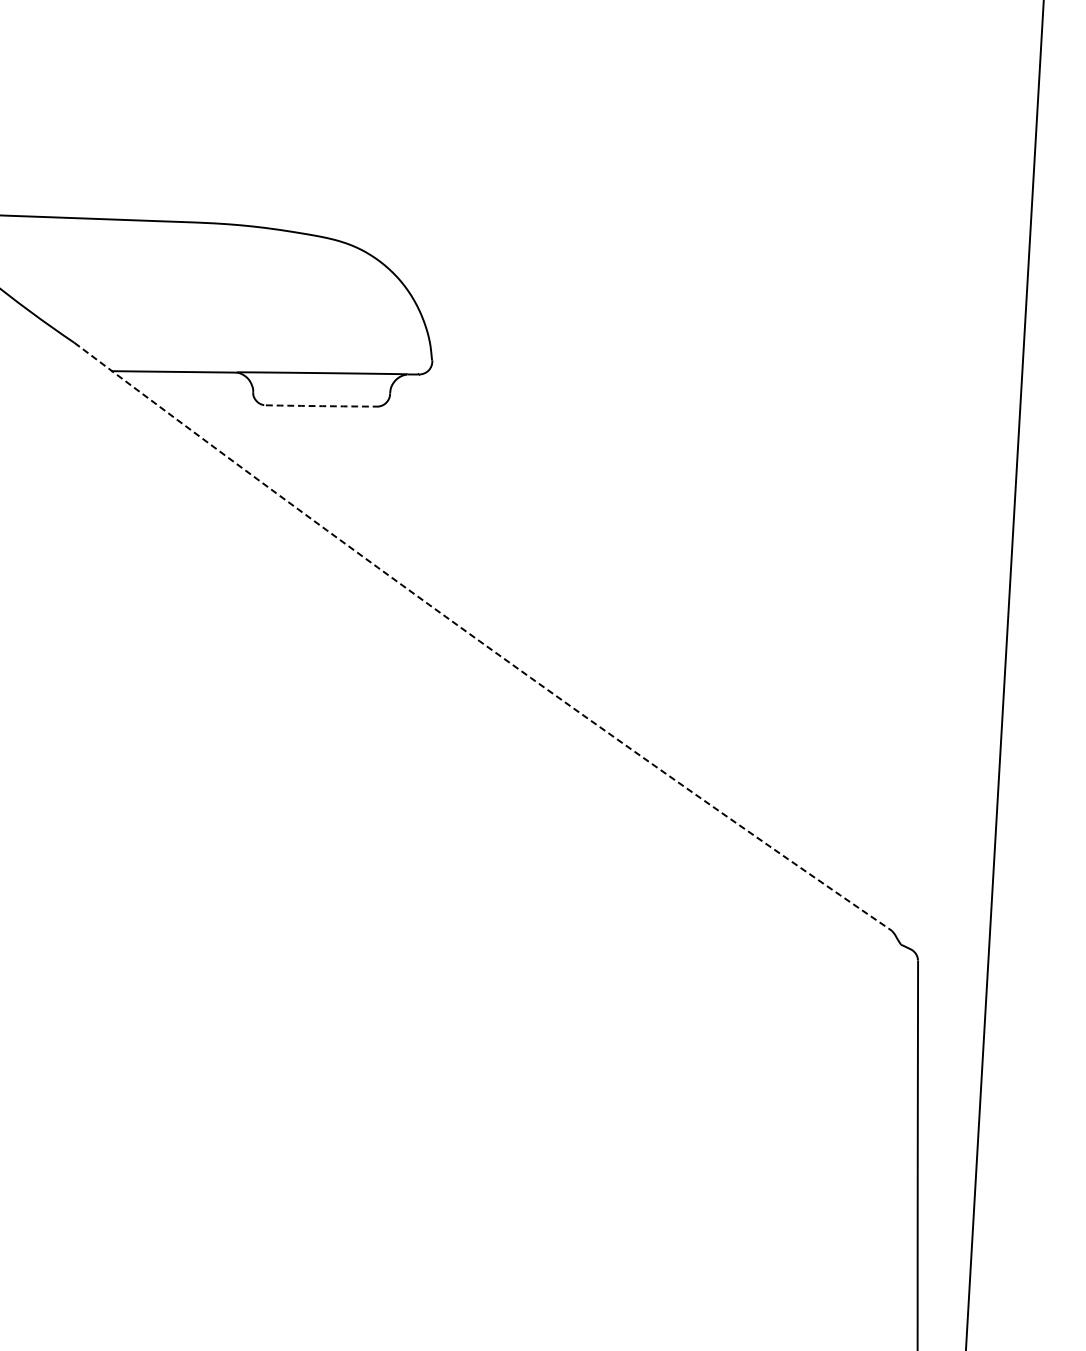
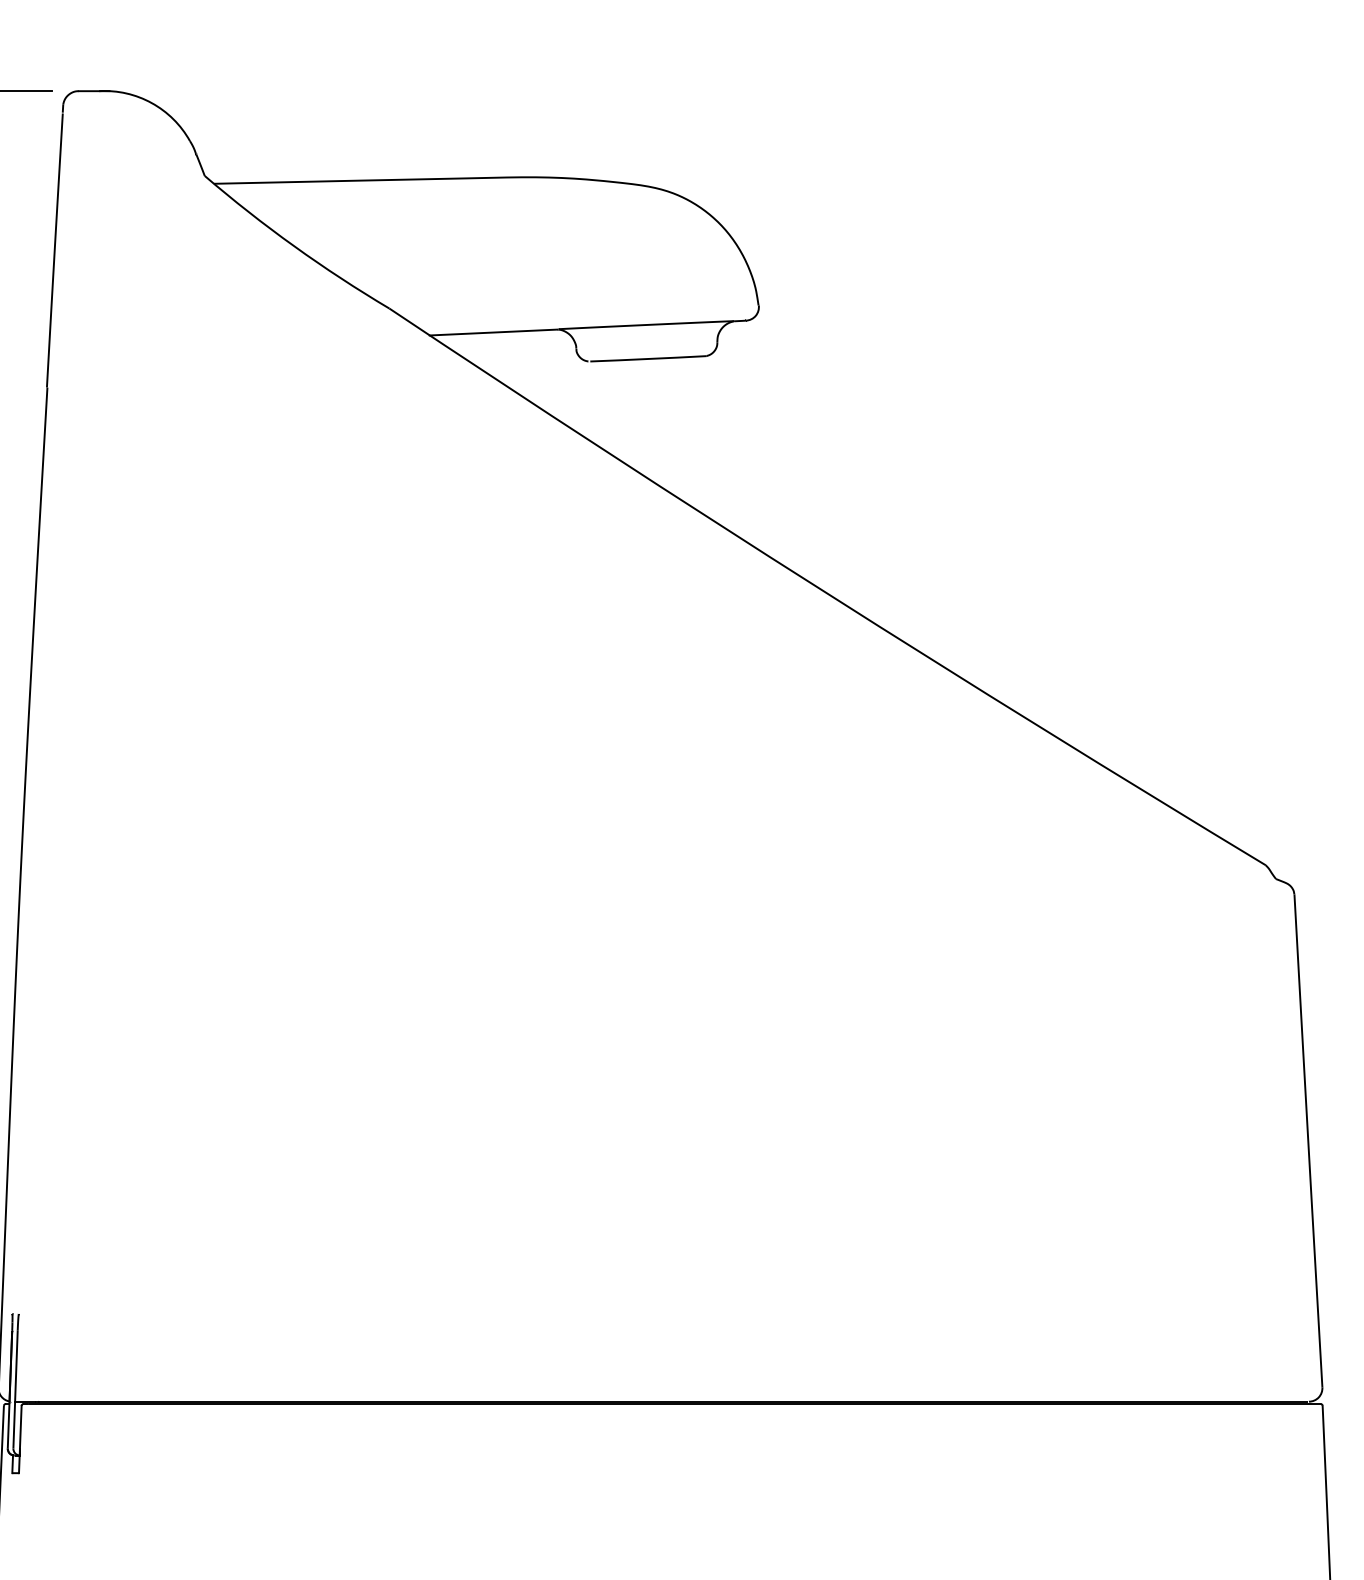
arc: (322, 406) -> (648, 359), dashed -> solid
arc: (479, 641) -> (824, 591), dashed -> solid

